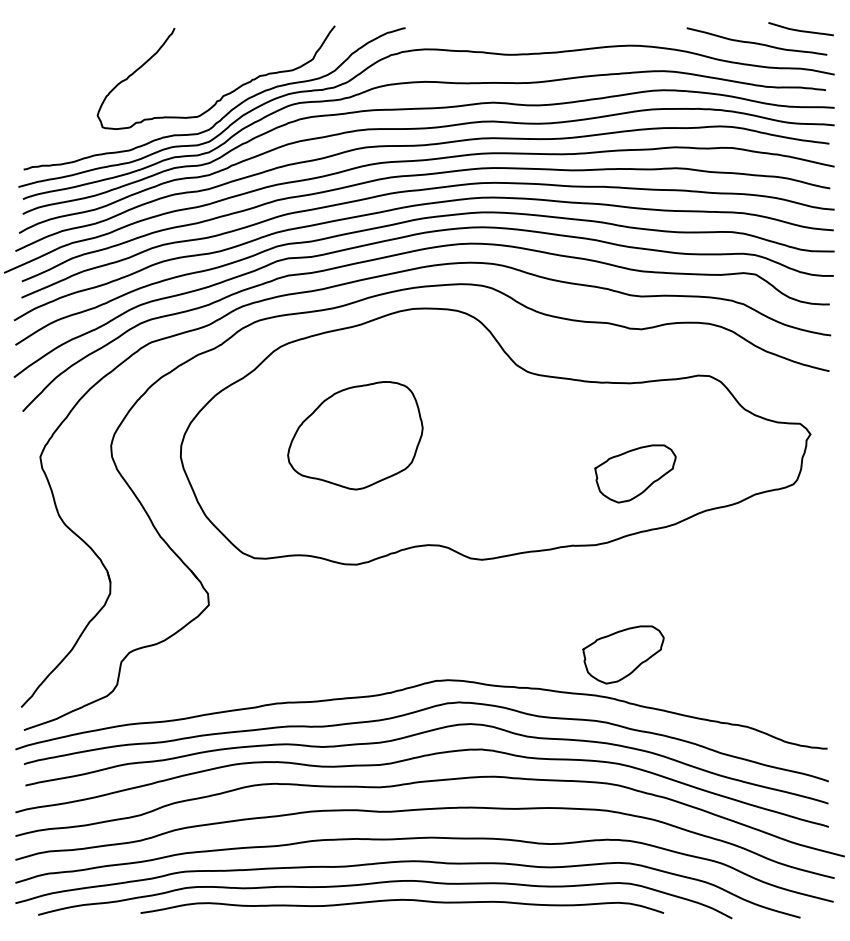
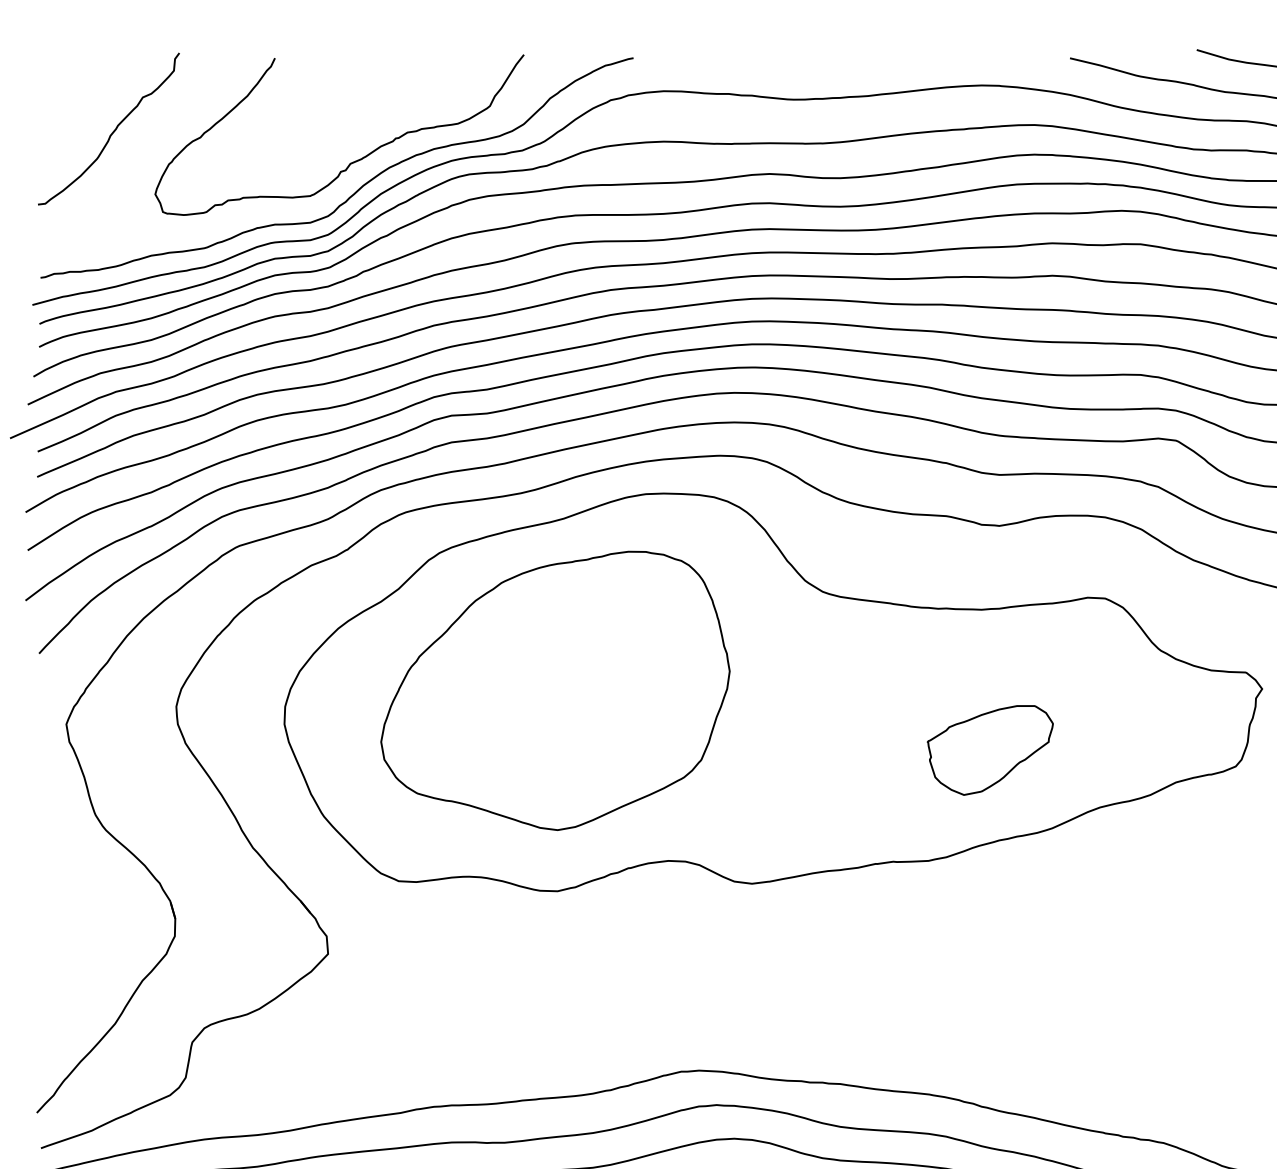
curve: (69, 75) -> (111, 131), added
part: (355, 435) -> (555, 690), size x1.67
part: (623, 654) -> (971, 1030), removed

